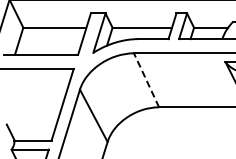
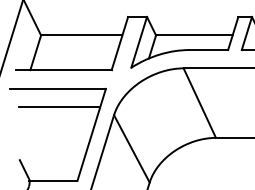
line: (146, 80) -> (199, 103), dashed -> solid
line: (37, 83) -> (59, 107), added

